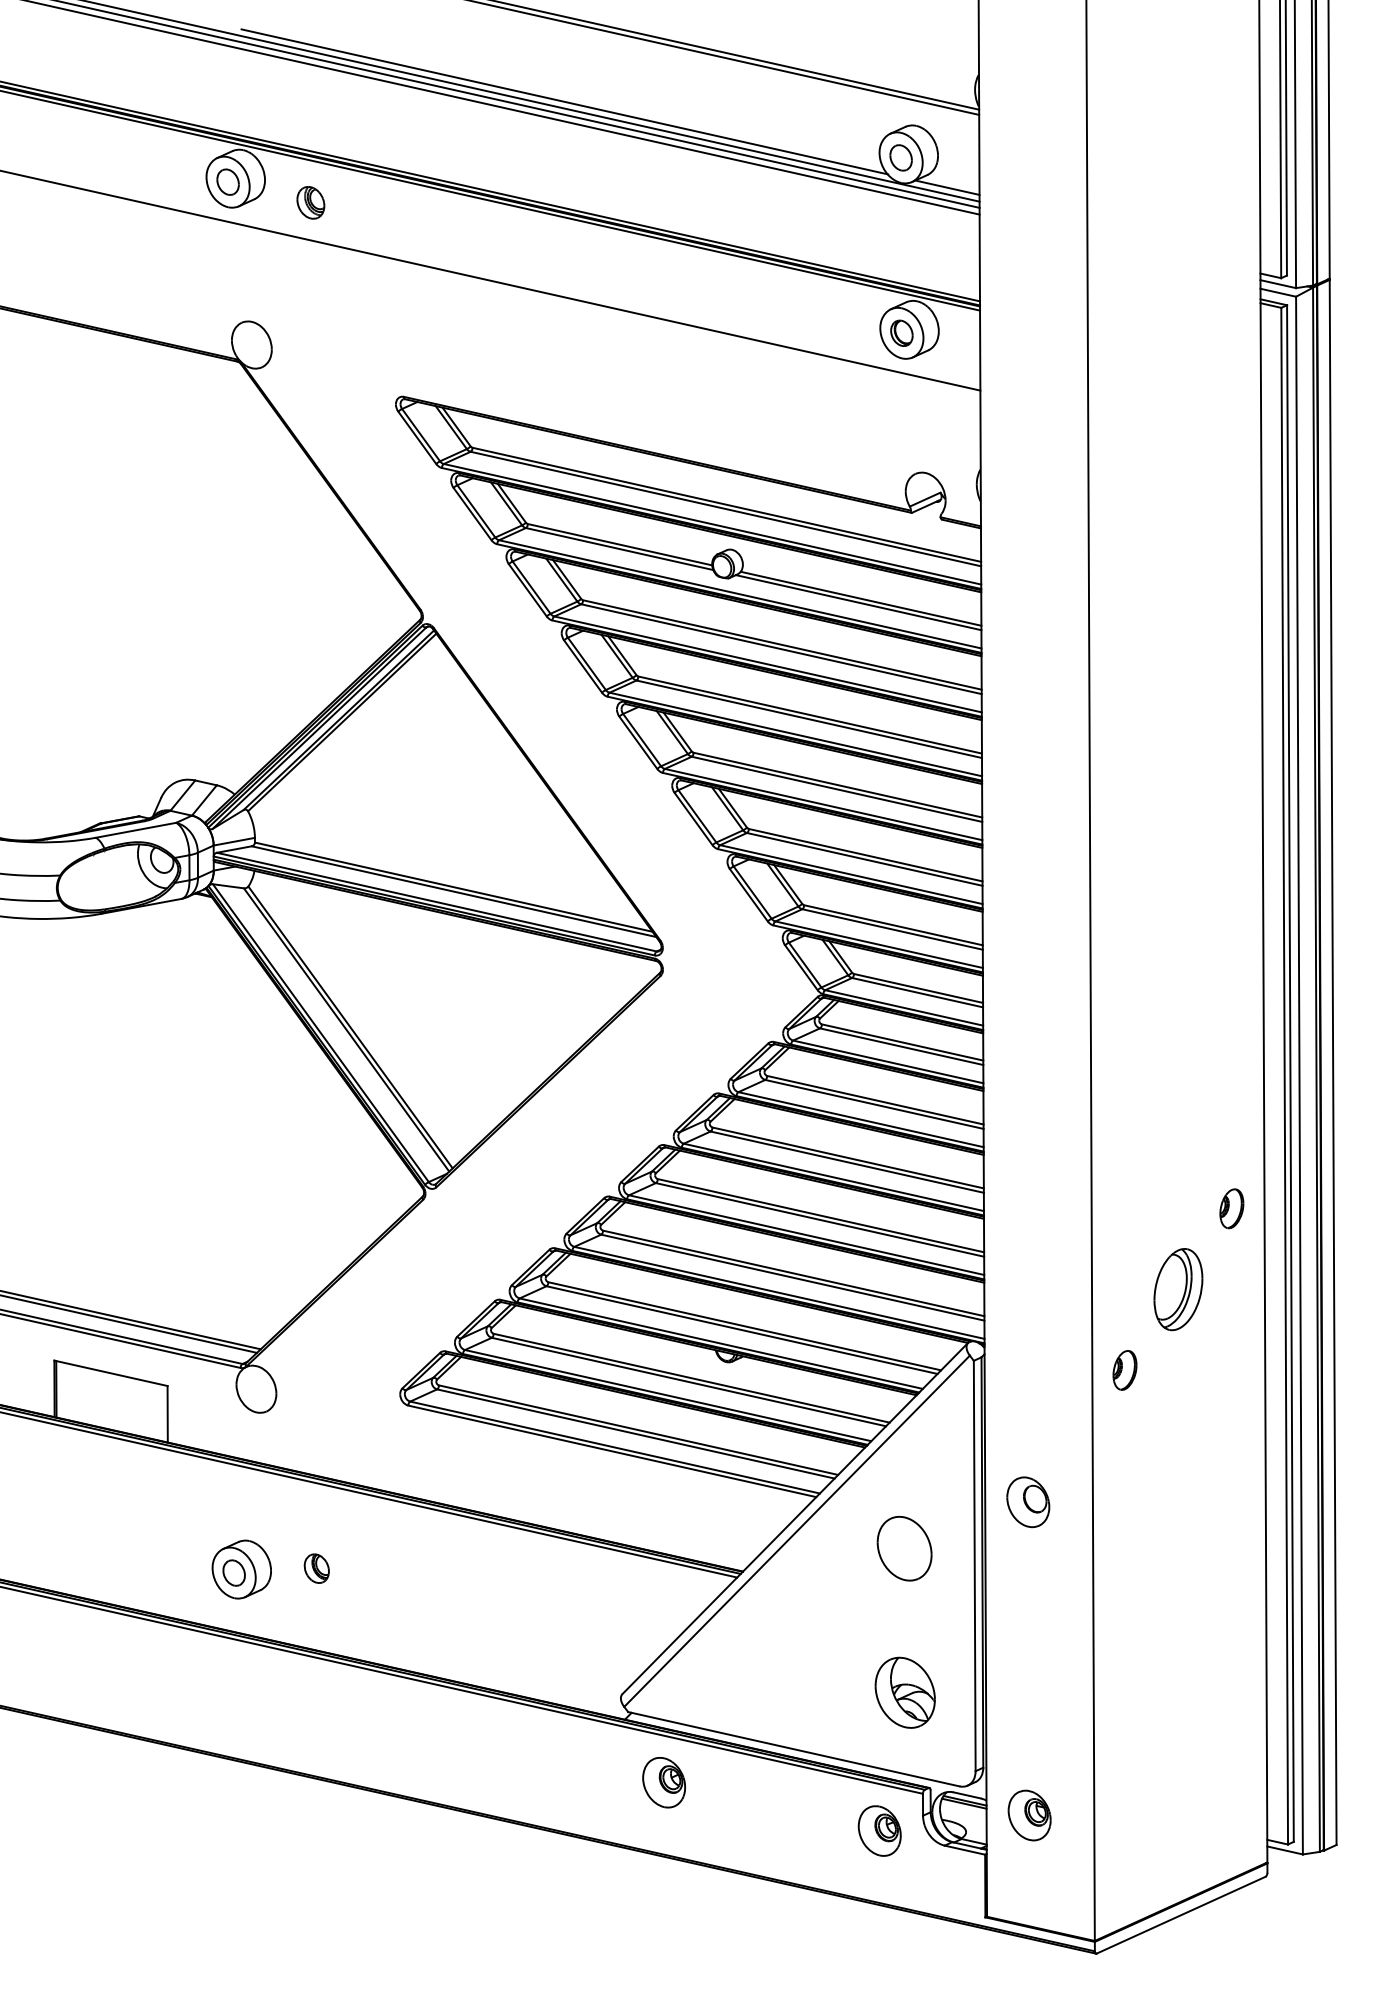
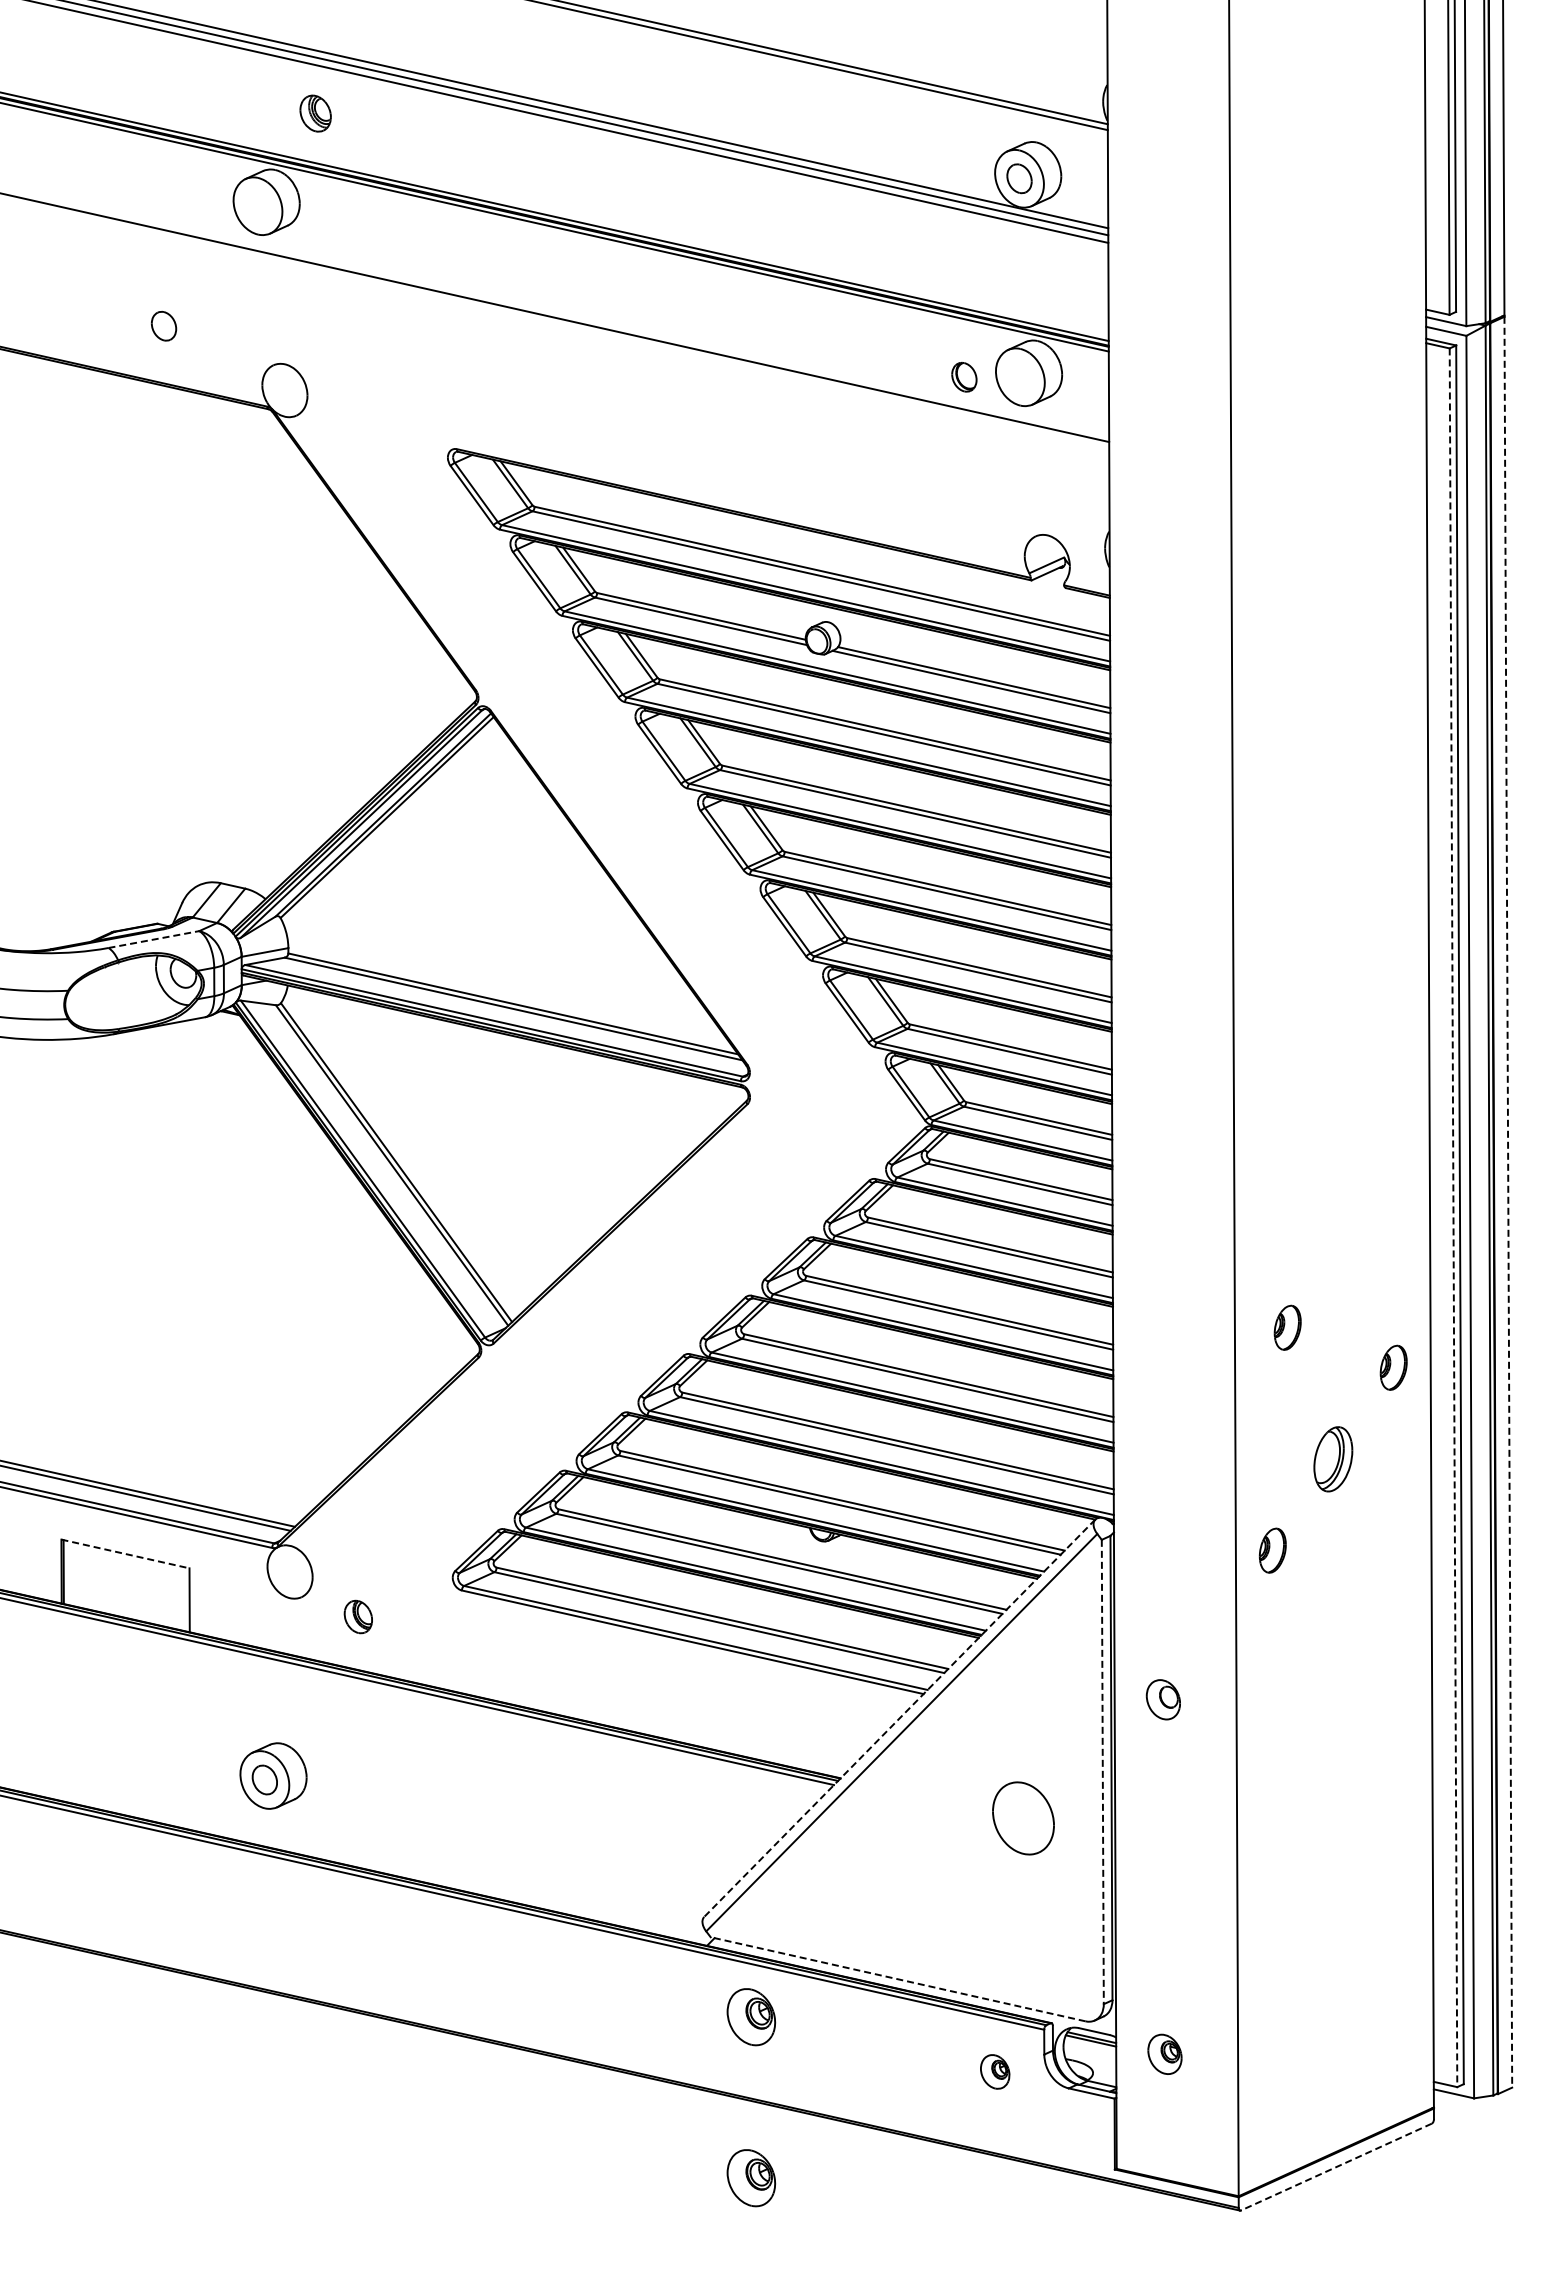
line: (564, 101) -> (638, 115), removed
part: (228, 182) -> (164, 326), moved
line: (947, 187) -> (1071, 212), removed
part: (310, 202) -> (315, 113), moved
part: (901, 333) -> (964, 377), moved
line: (136, 830) -> (154, 939), solid -> dashed
line: (1333, 1062) -> (1508, 1202), solid -> dashed
line: (1284, 1076) -> (1453, 1218), solid -> dashed
part: (1137, 1173) -> (1287, 1327), added
part: (1178, 1289) -> (1333, 1459), size x0.7
line: (110, 1372) -> (125, 1553), solid -> dashed
part: (1028, 1501) -> (1163, 1699), size x0.7
line: (795, 1518) -> (899, 1718), solid -> dashed
part: (904, 1548) -> (1023, 1818), moved
line: (974, 1566) -> (1102, 1772), solid -> dashed
part: (316, 1568) -> (357, 1616), moved
part: (904, 1692) -> (1023, 1915), removed
line: (793, 1749) -> (897, 1979), solid -> dashed
part: (1029, 1815) -> (1164, 2054), size x0.7
part: (879, 1830) -> (994, 2071), size x0.6
line: (1181, 1915) -> (1336, 2167), solid -> dashed
part: (664, 1925) -> (751, 2178), added

